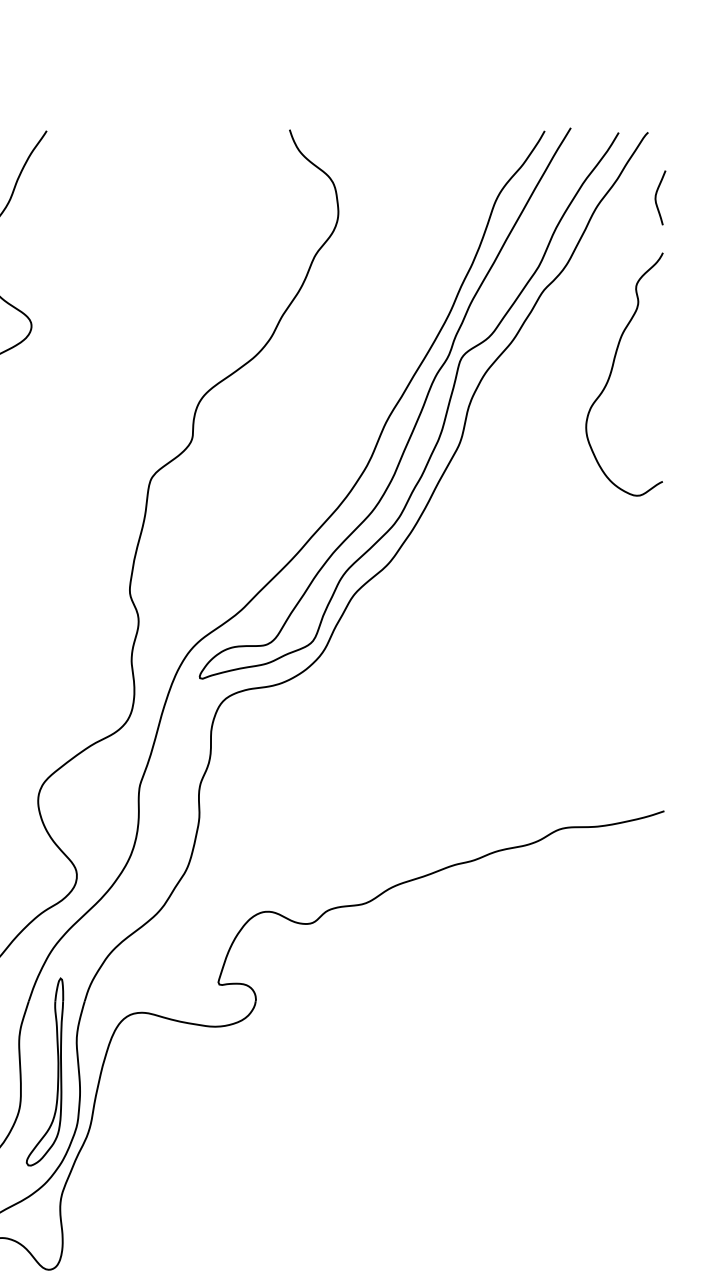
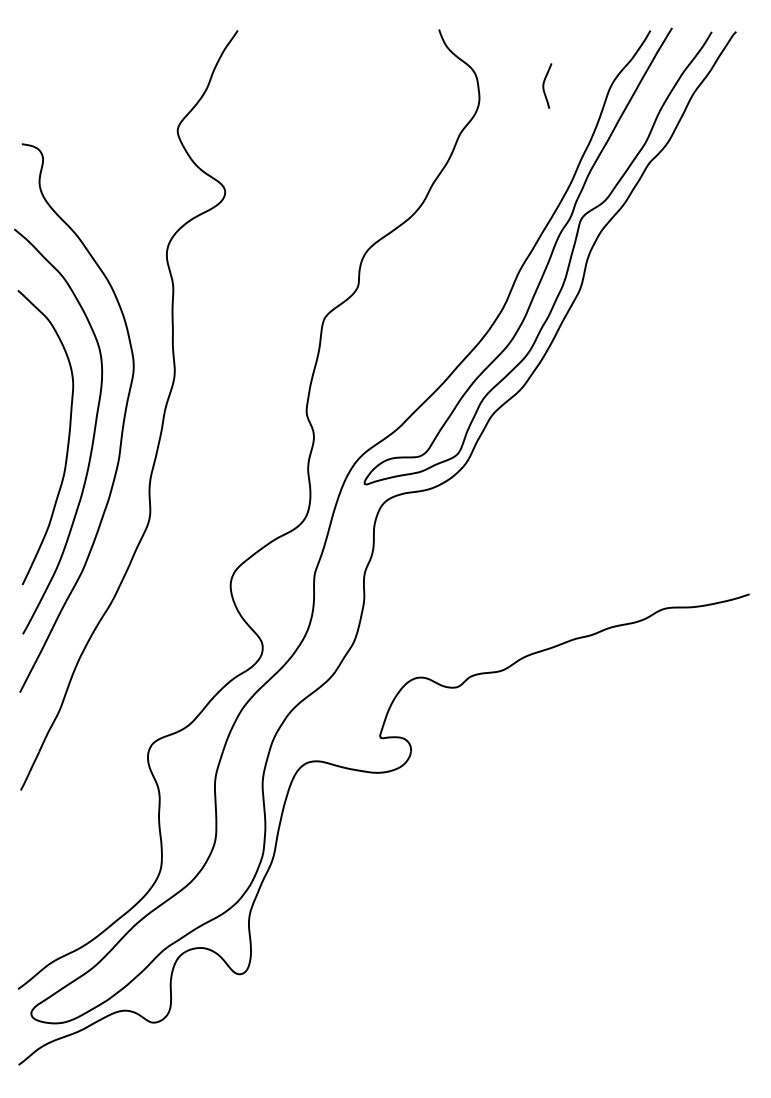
curve: (657, 197) -> (544, 85), moved
curve: (612, 372) -> (706, 230), removed
part: (57, 1070) -> (246, 809), removed

